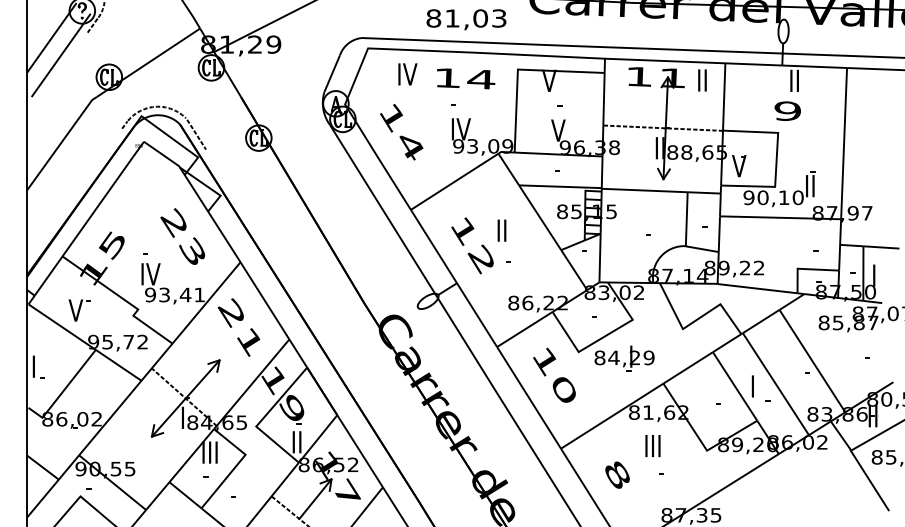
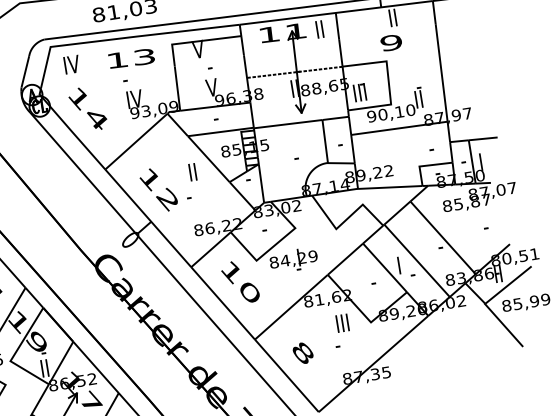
text: (407, 74) -> (71, 64), moved
text: (481, 79) -> (144, 57), 14 -> 13
text: (738, 166) -> (359, 93), V -> III
text: (501, 230) -> (192, 172), moved
text: (652, 446) -> (342, 323), moved

